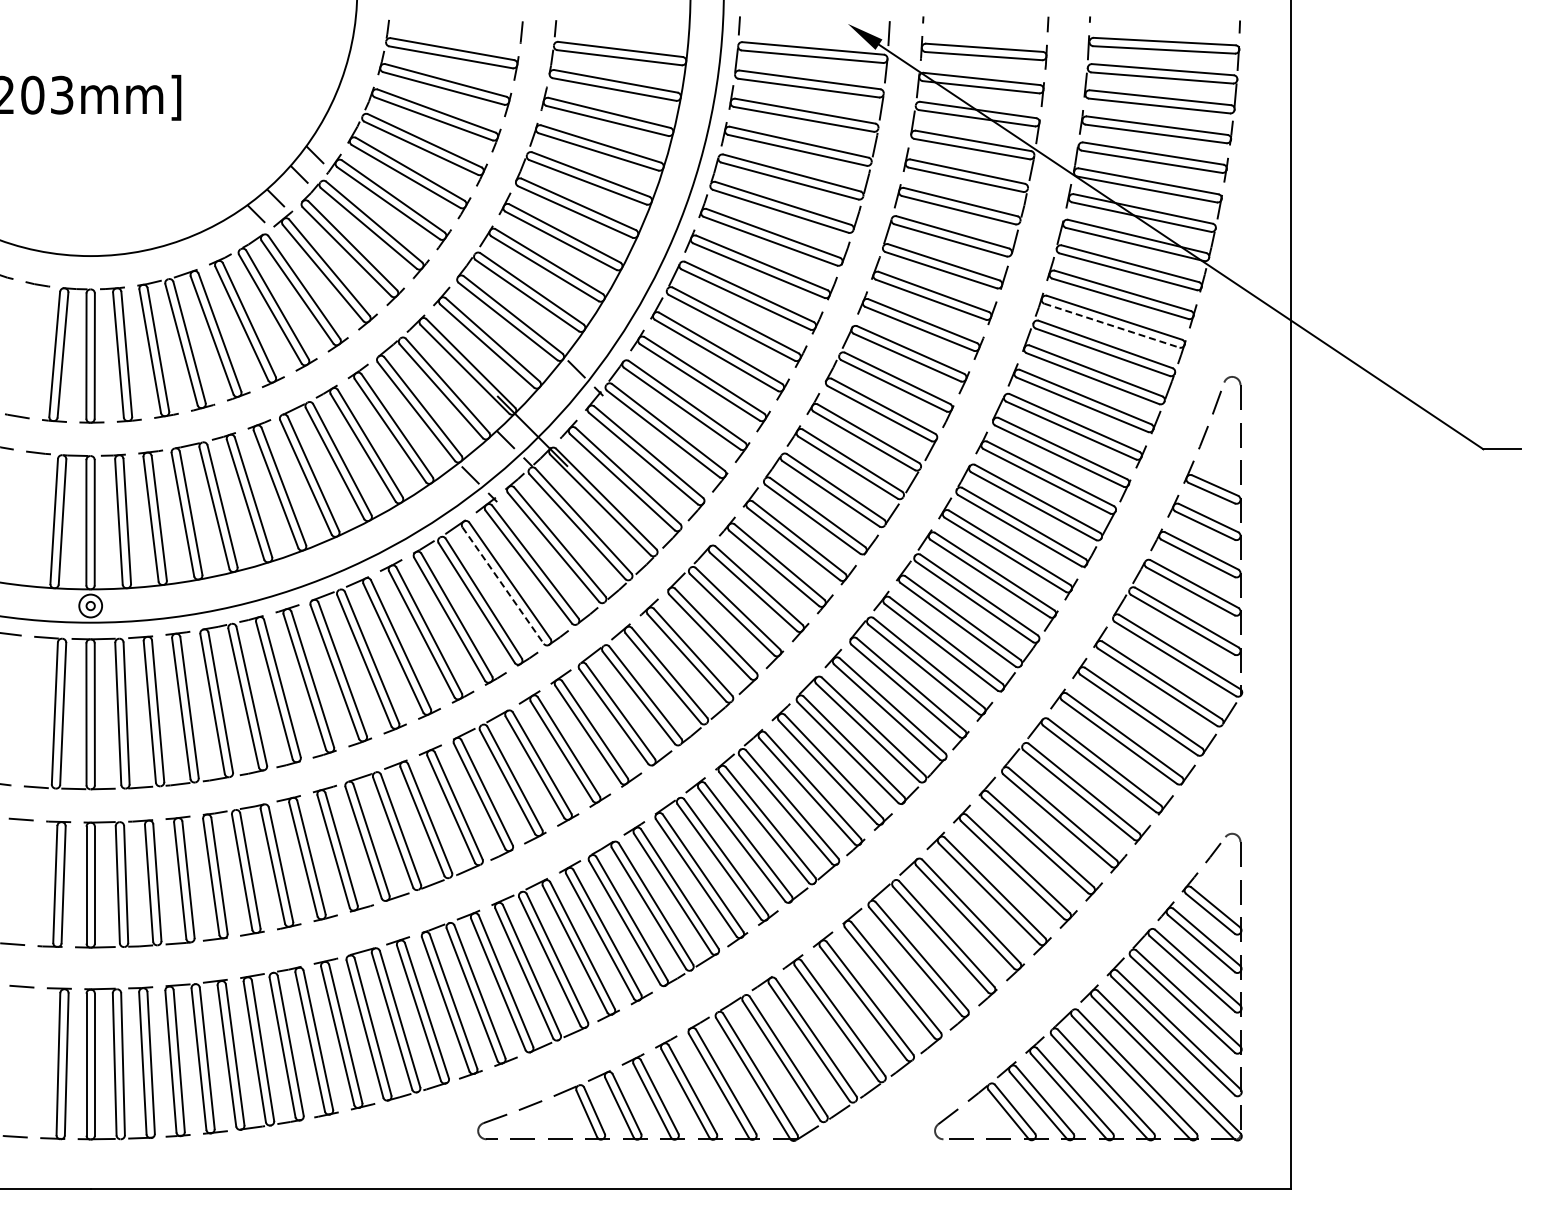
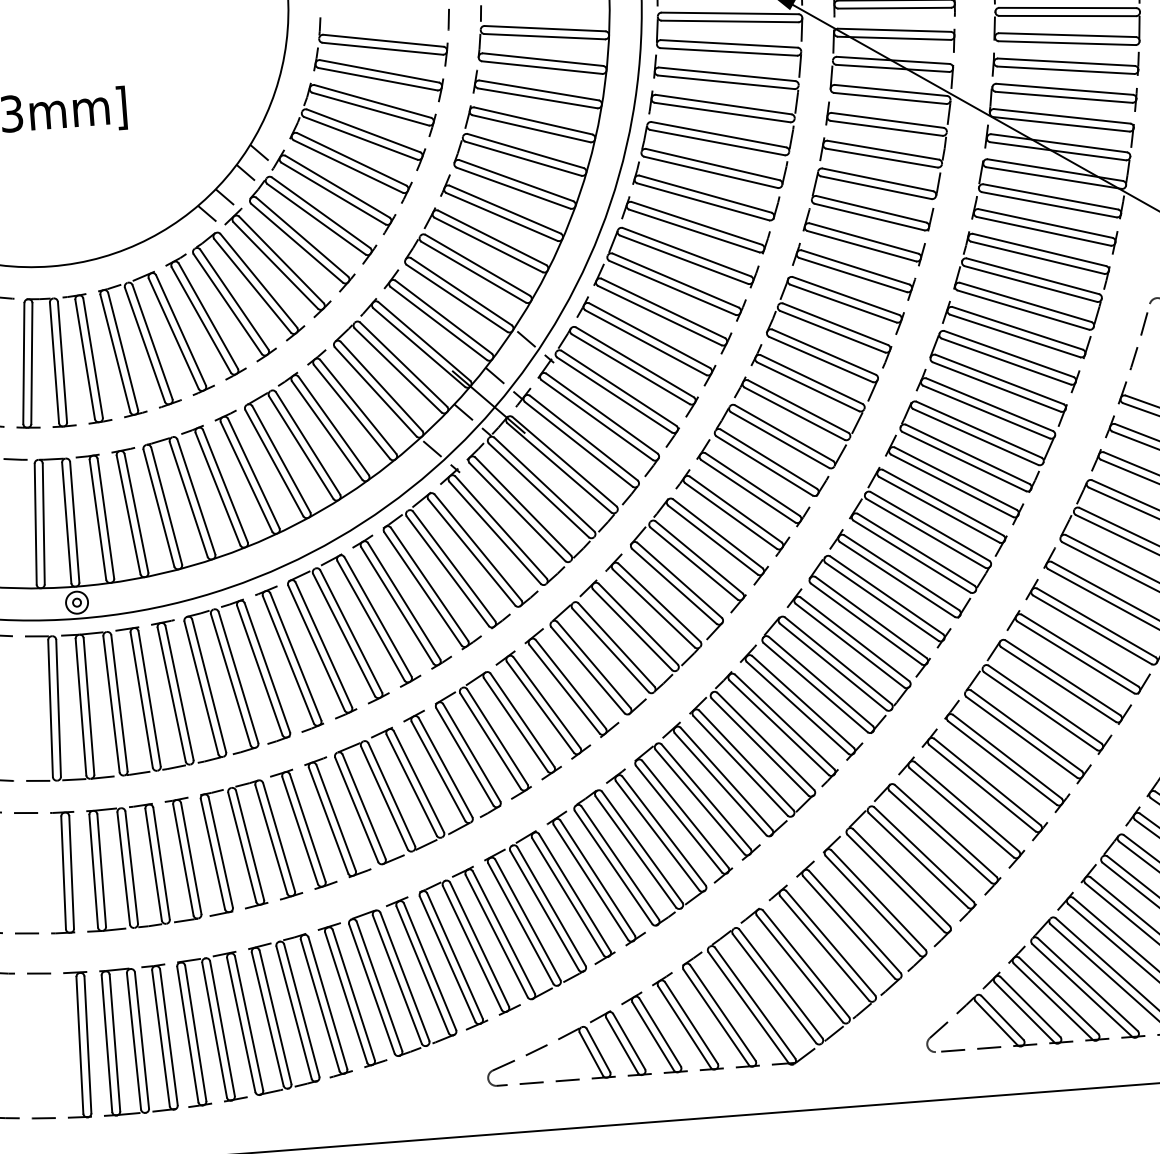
line: (1112, 325) -> (1038, 257), dashed -> solid
line: (549, 413) -> (503, 383), added
line: (503, 585) -> (472, 552), dashed -> solid

